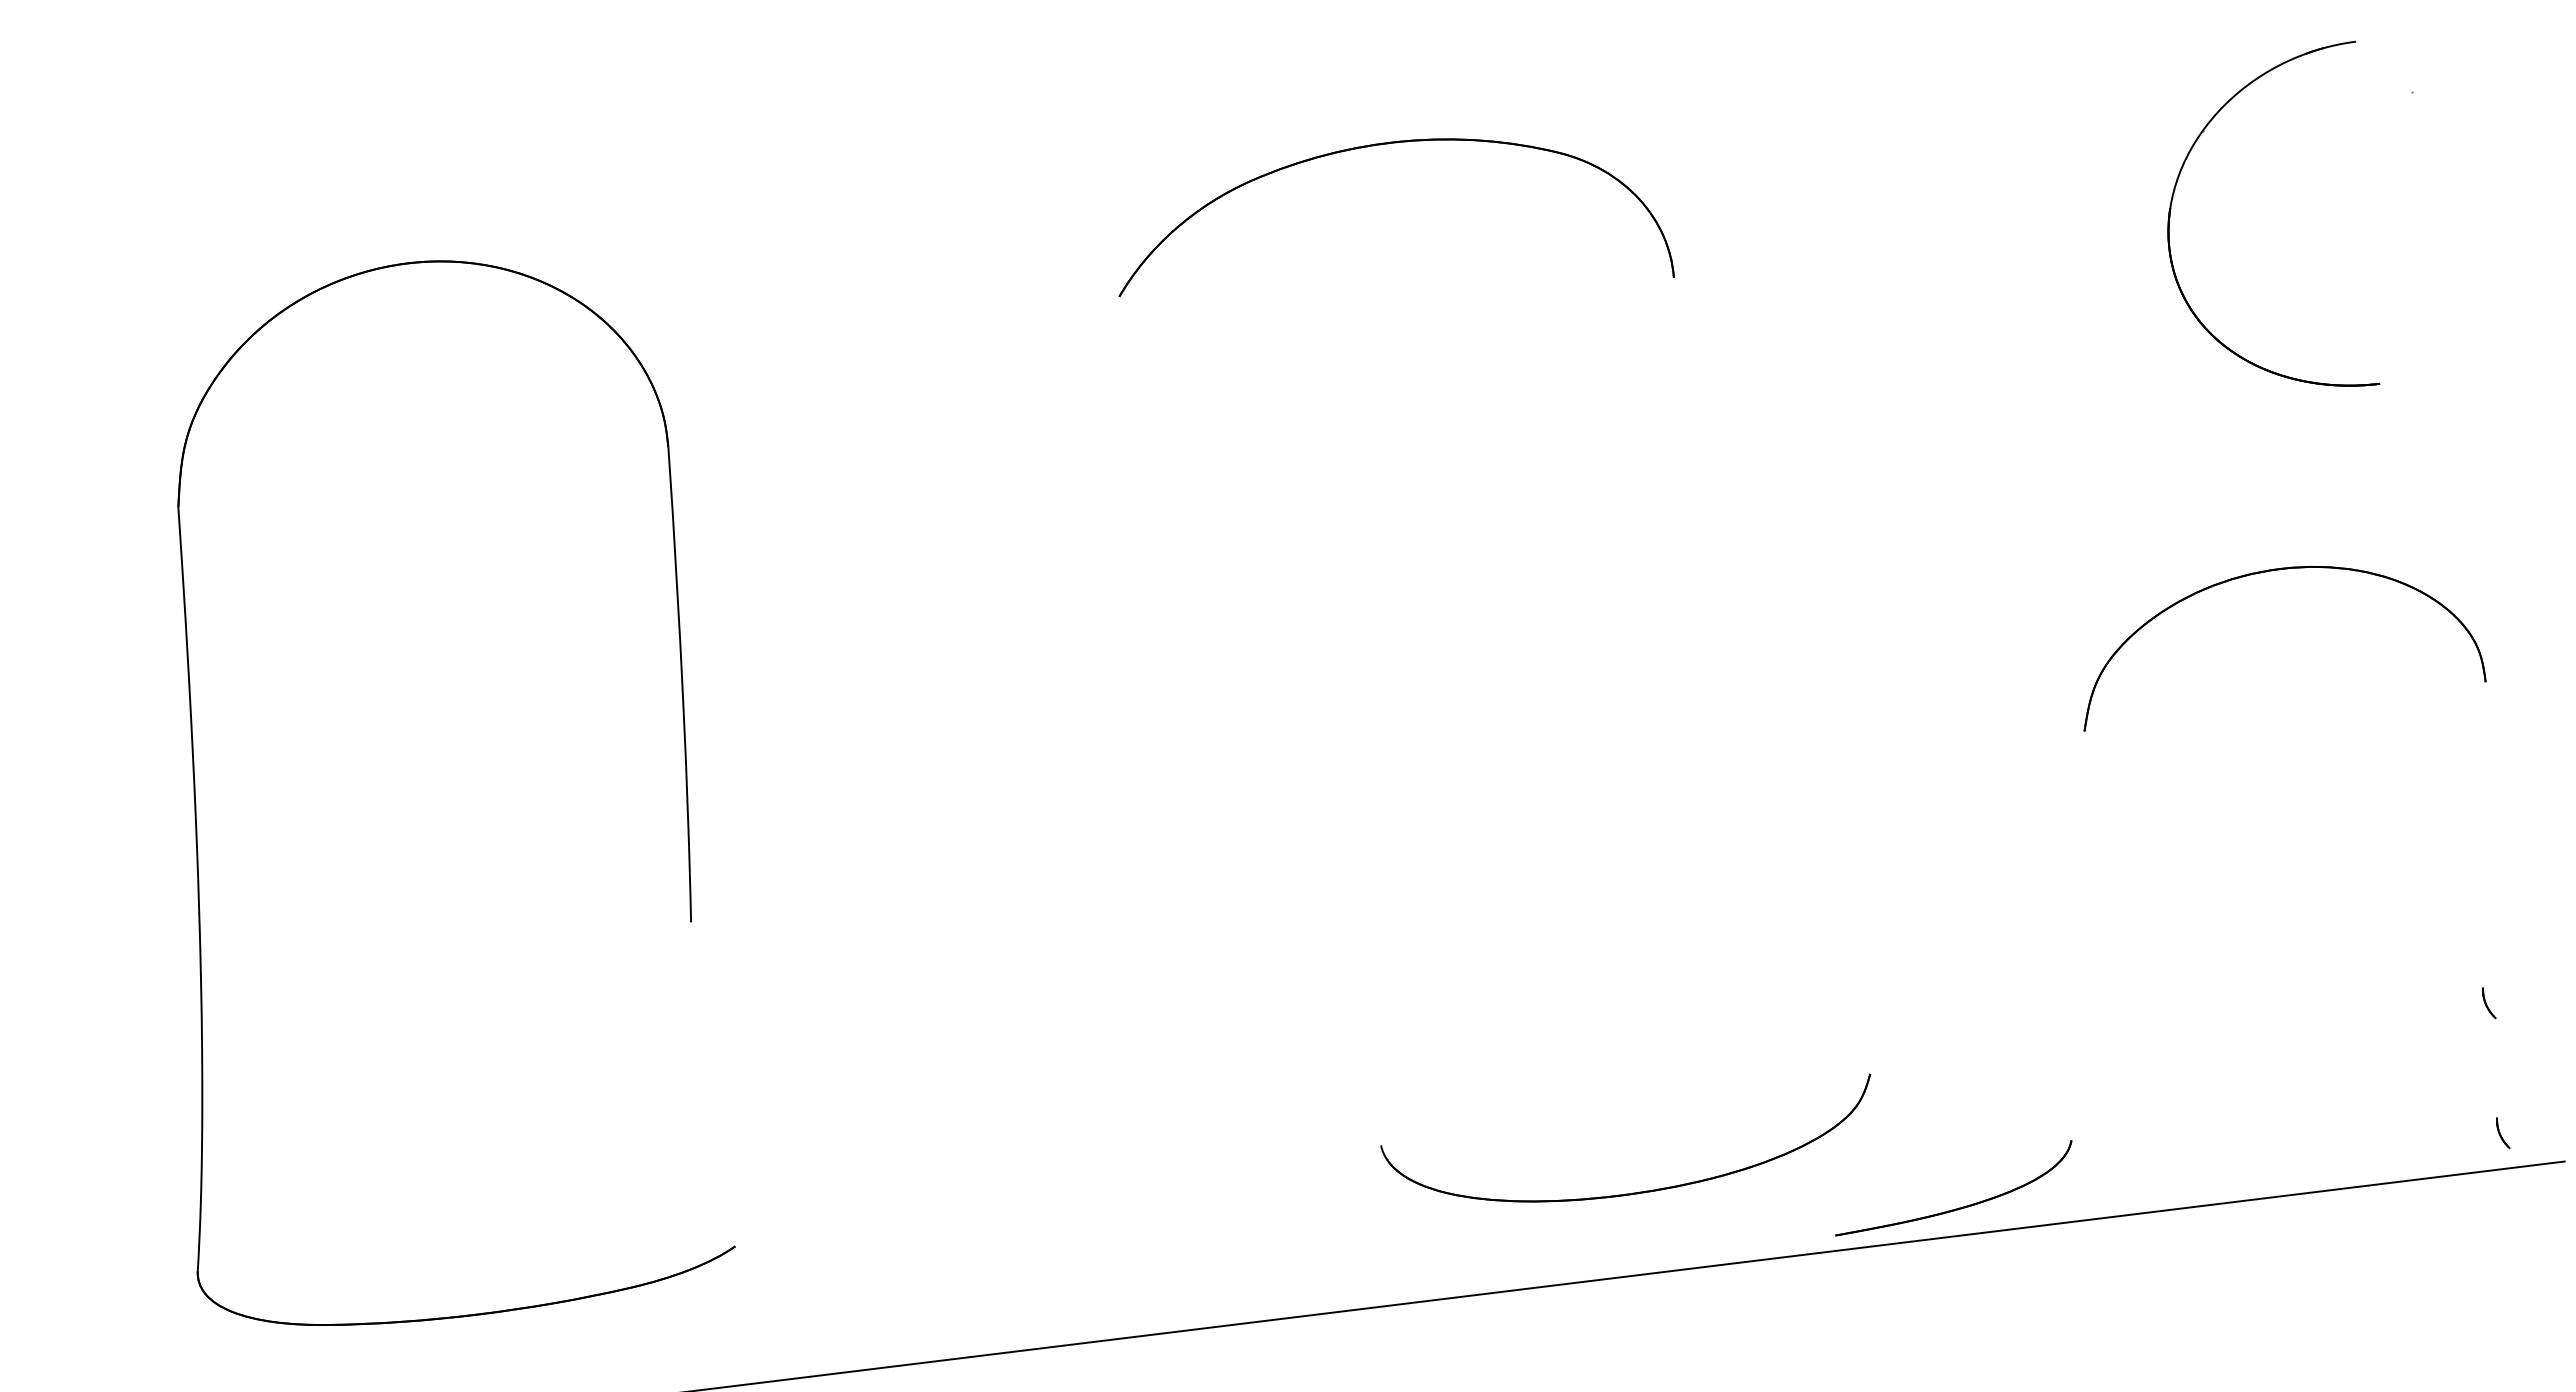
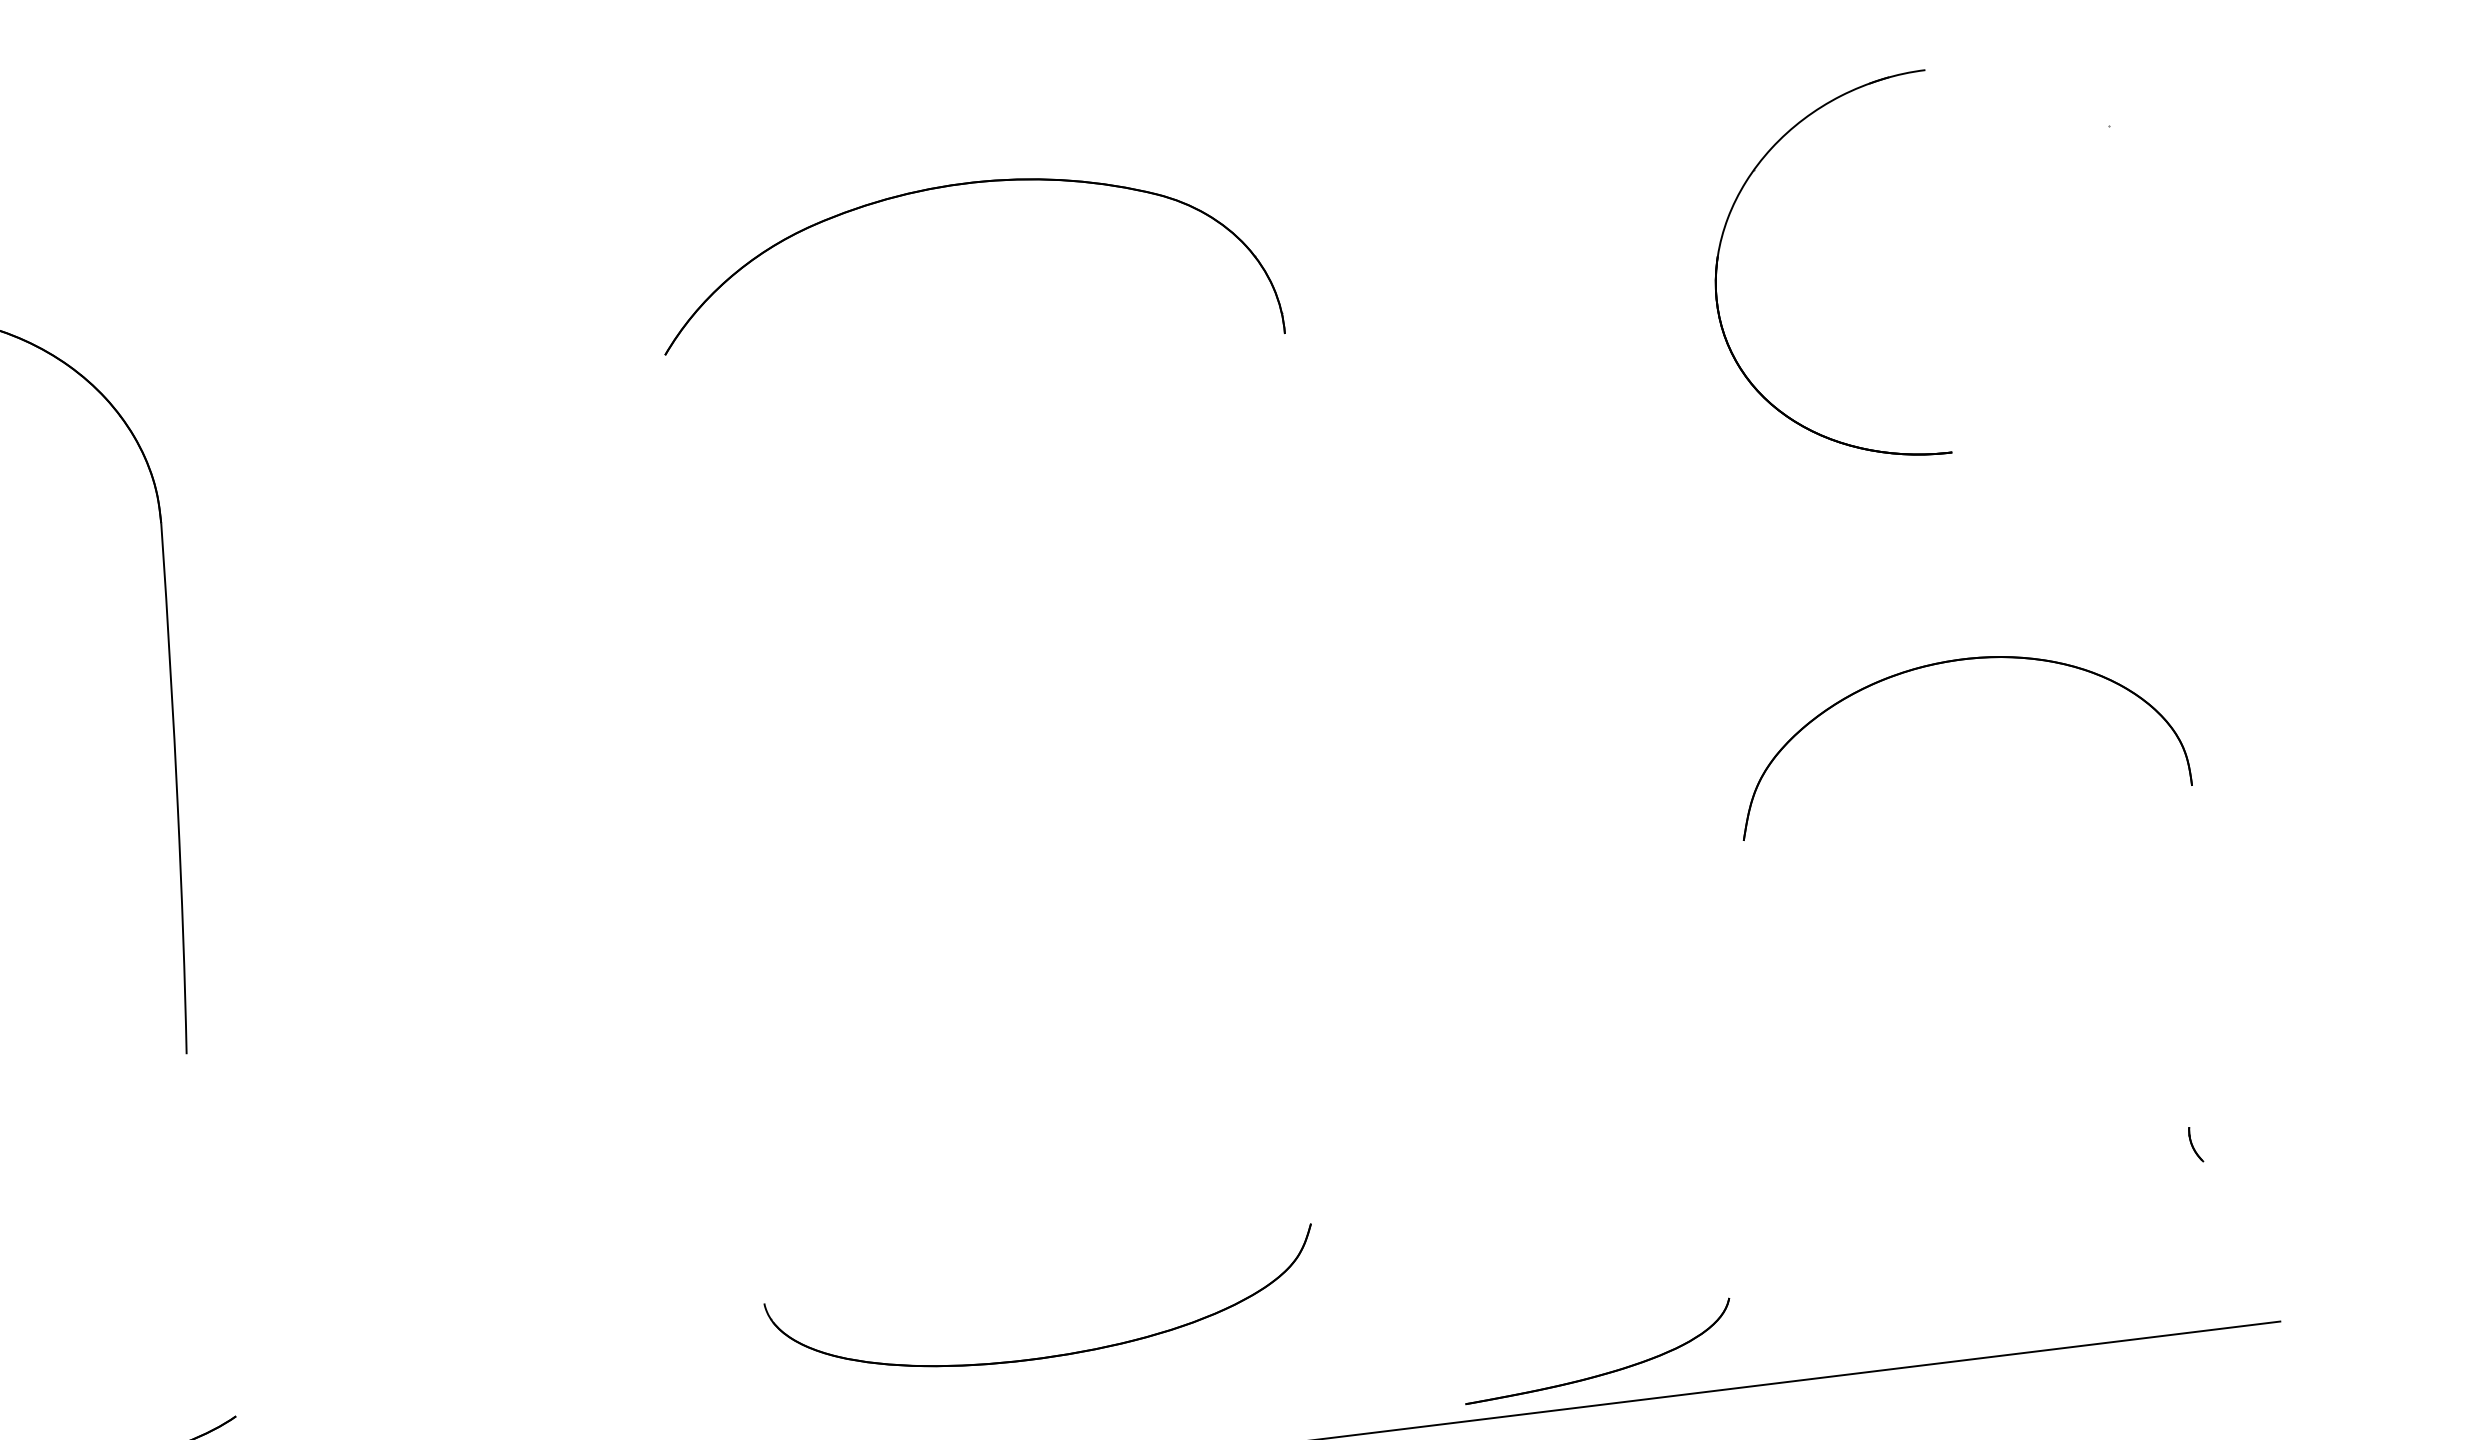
part: (2178, 180) -> (1727, 225), moved
part: (2503, 1133) -> (2212, 1290), removed
part: (1633, 1192) -> (1046, 1356), moved

